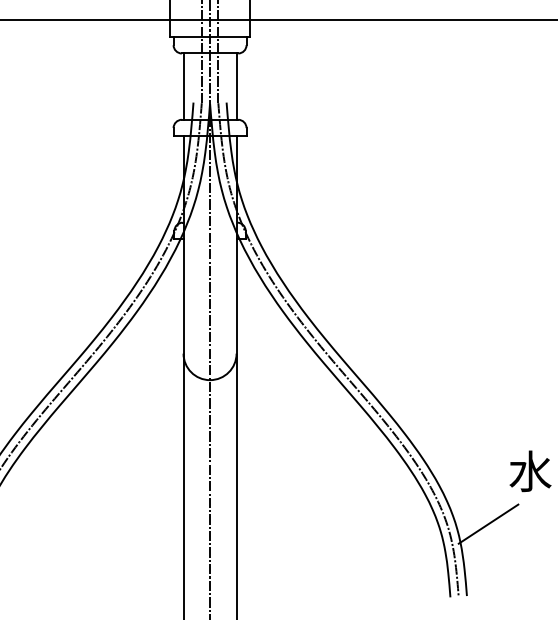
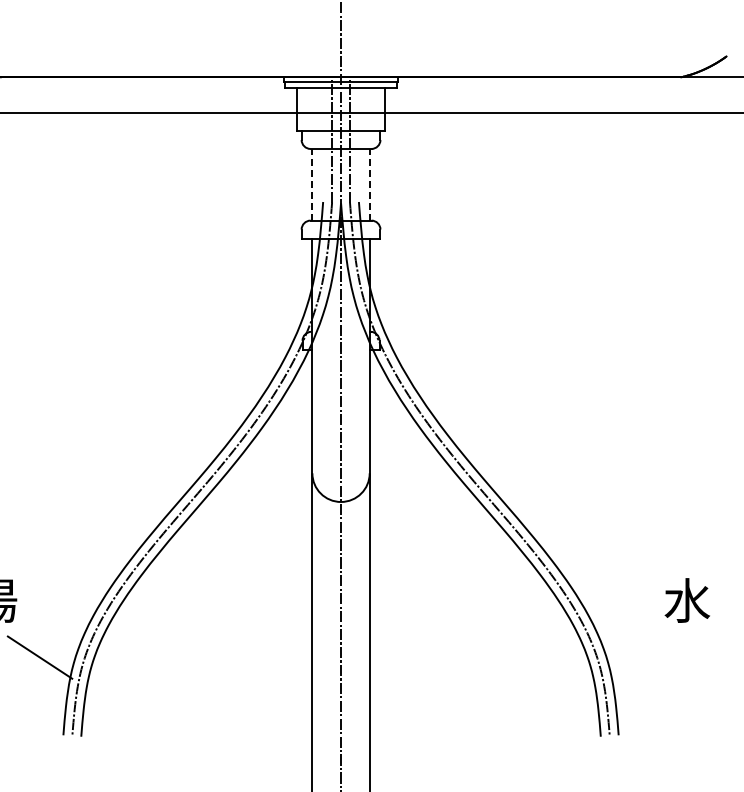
line: (183, 86) -> (312, 184), solid -> dashed
line: (236, 86) -> (369, 184), solid -> dashed
line: (488, 524) -> (641, 657), removed

